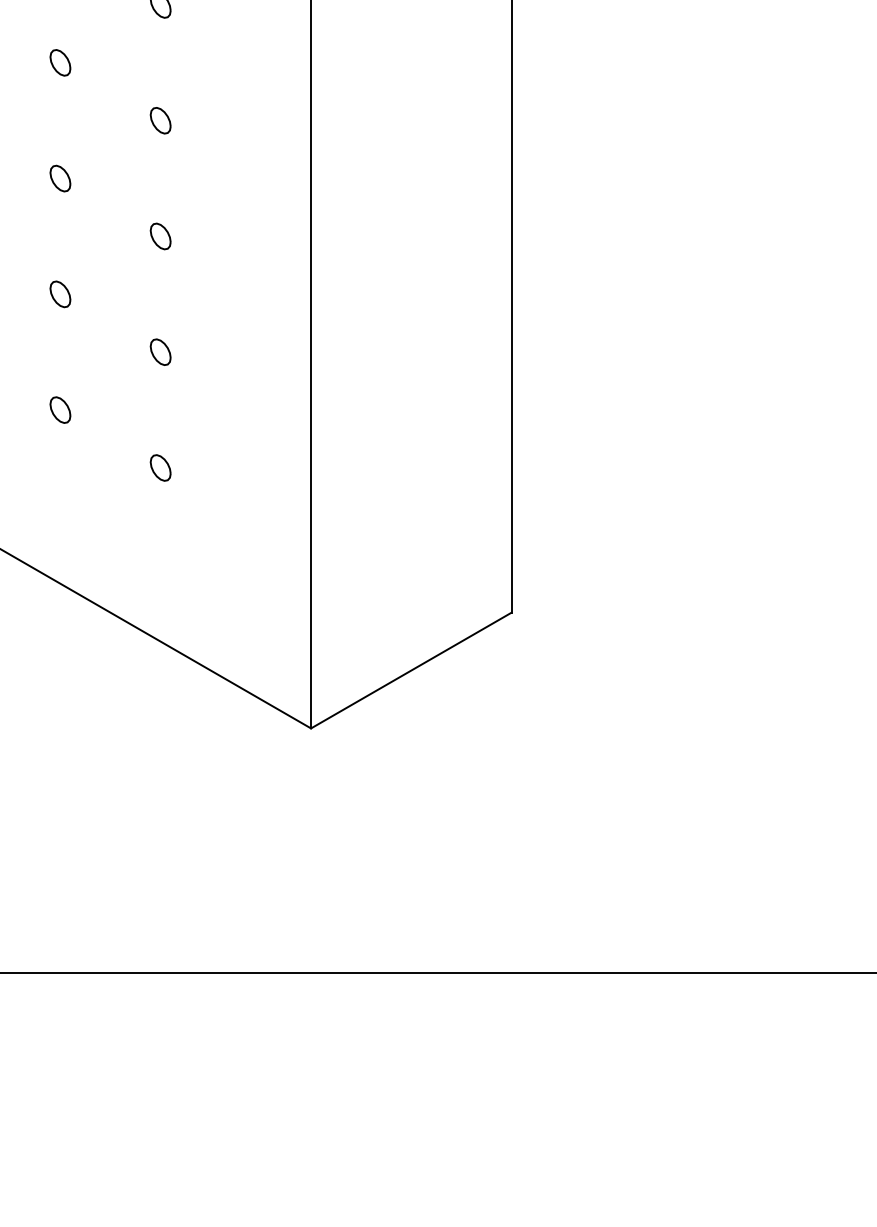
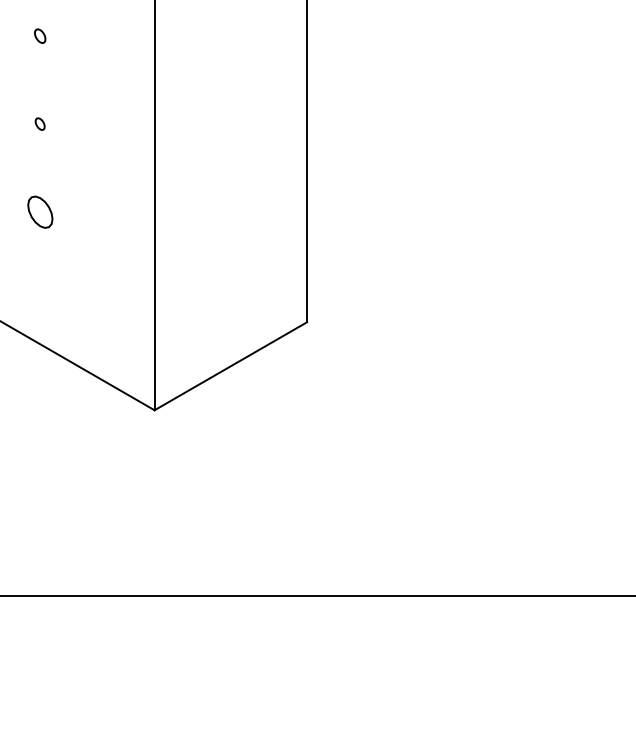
part: (160, 236) -> (40, 36), size x0.7
part: (160, 351) -> (40, 123), size x0.6
part: (160, 467) -> (40, 211), size x1.6

